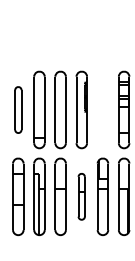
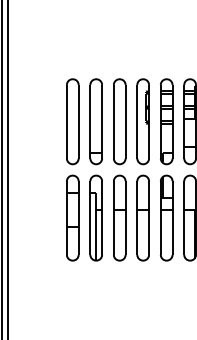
part: (18, 109) -> (72, 121), size x1.67
part: (102, 109) -> (166, 121), added
part: (81, 196) -> (142, 217), size x1.67

